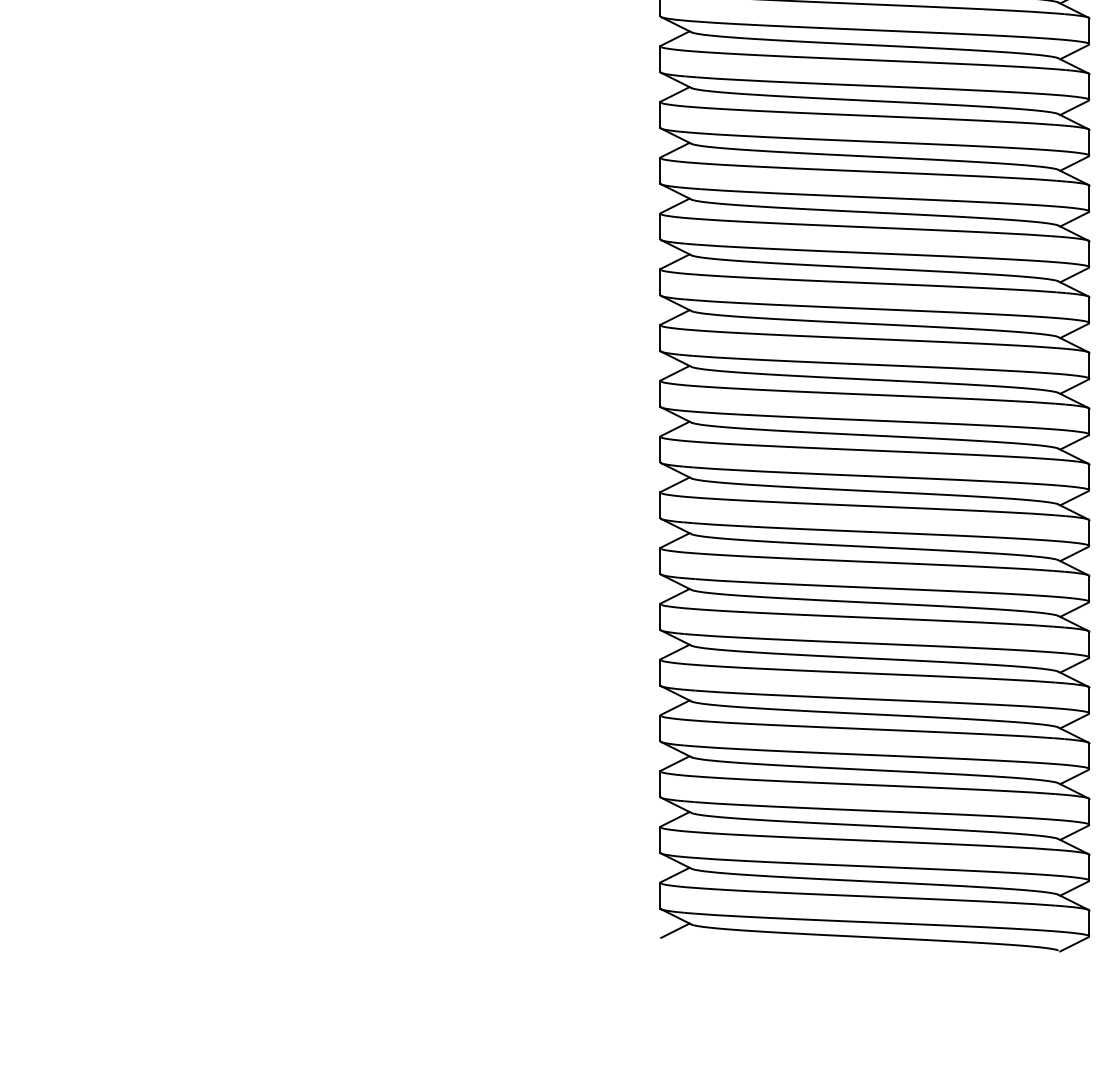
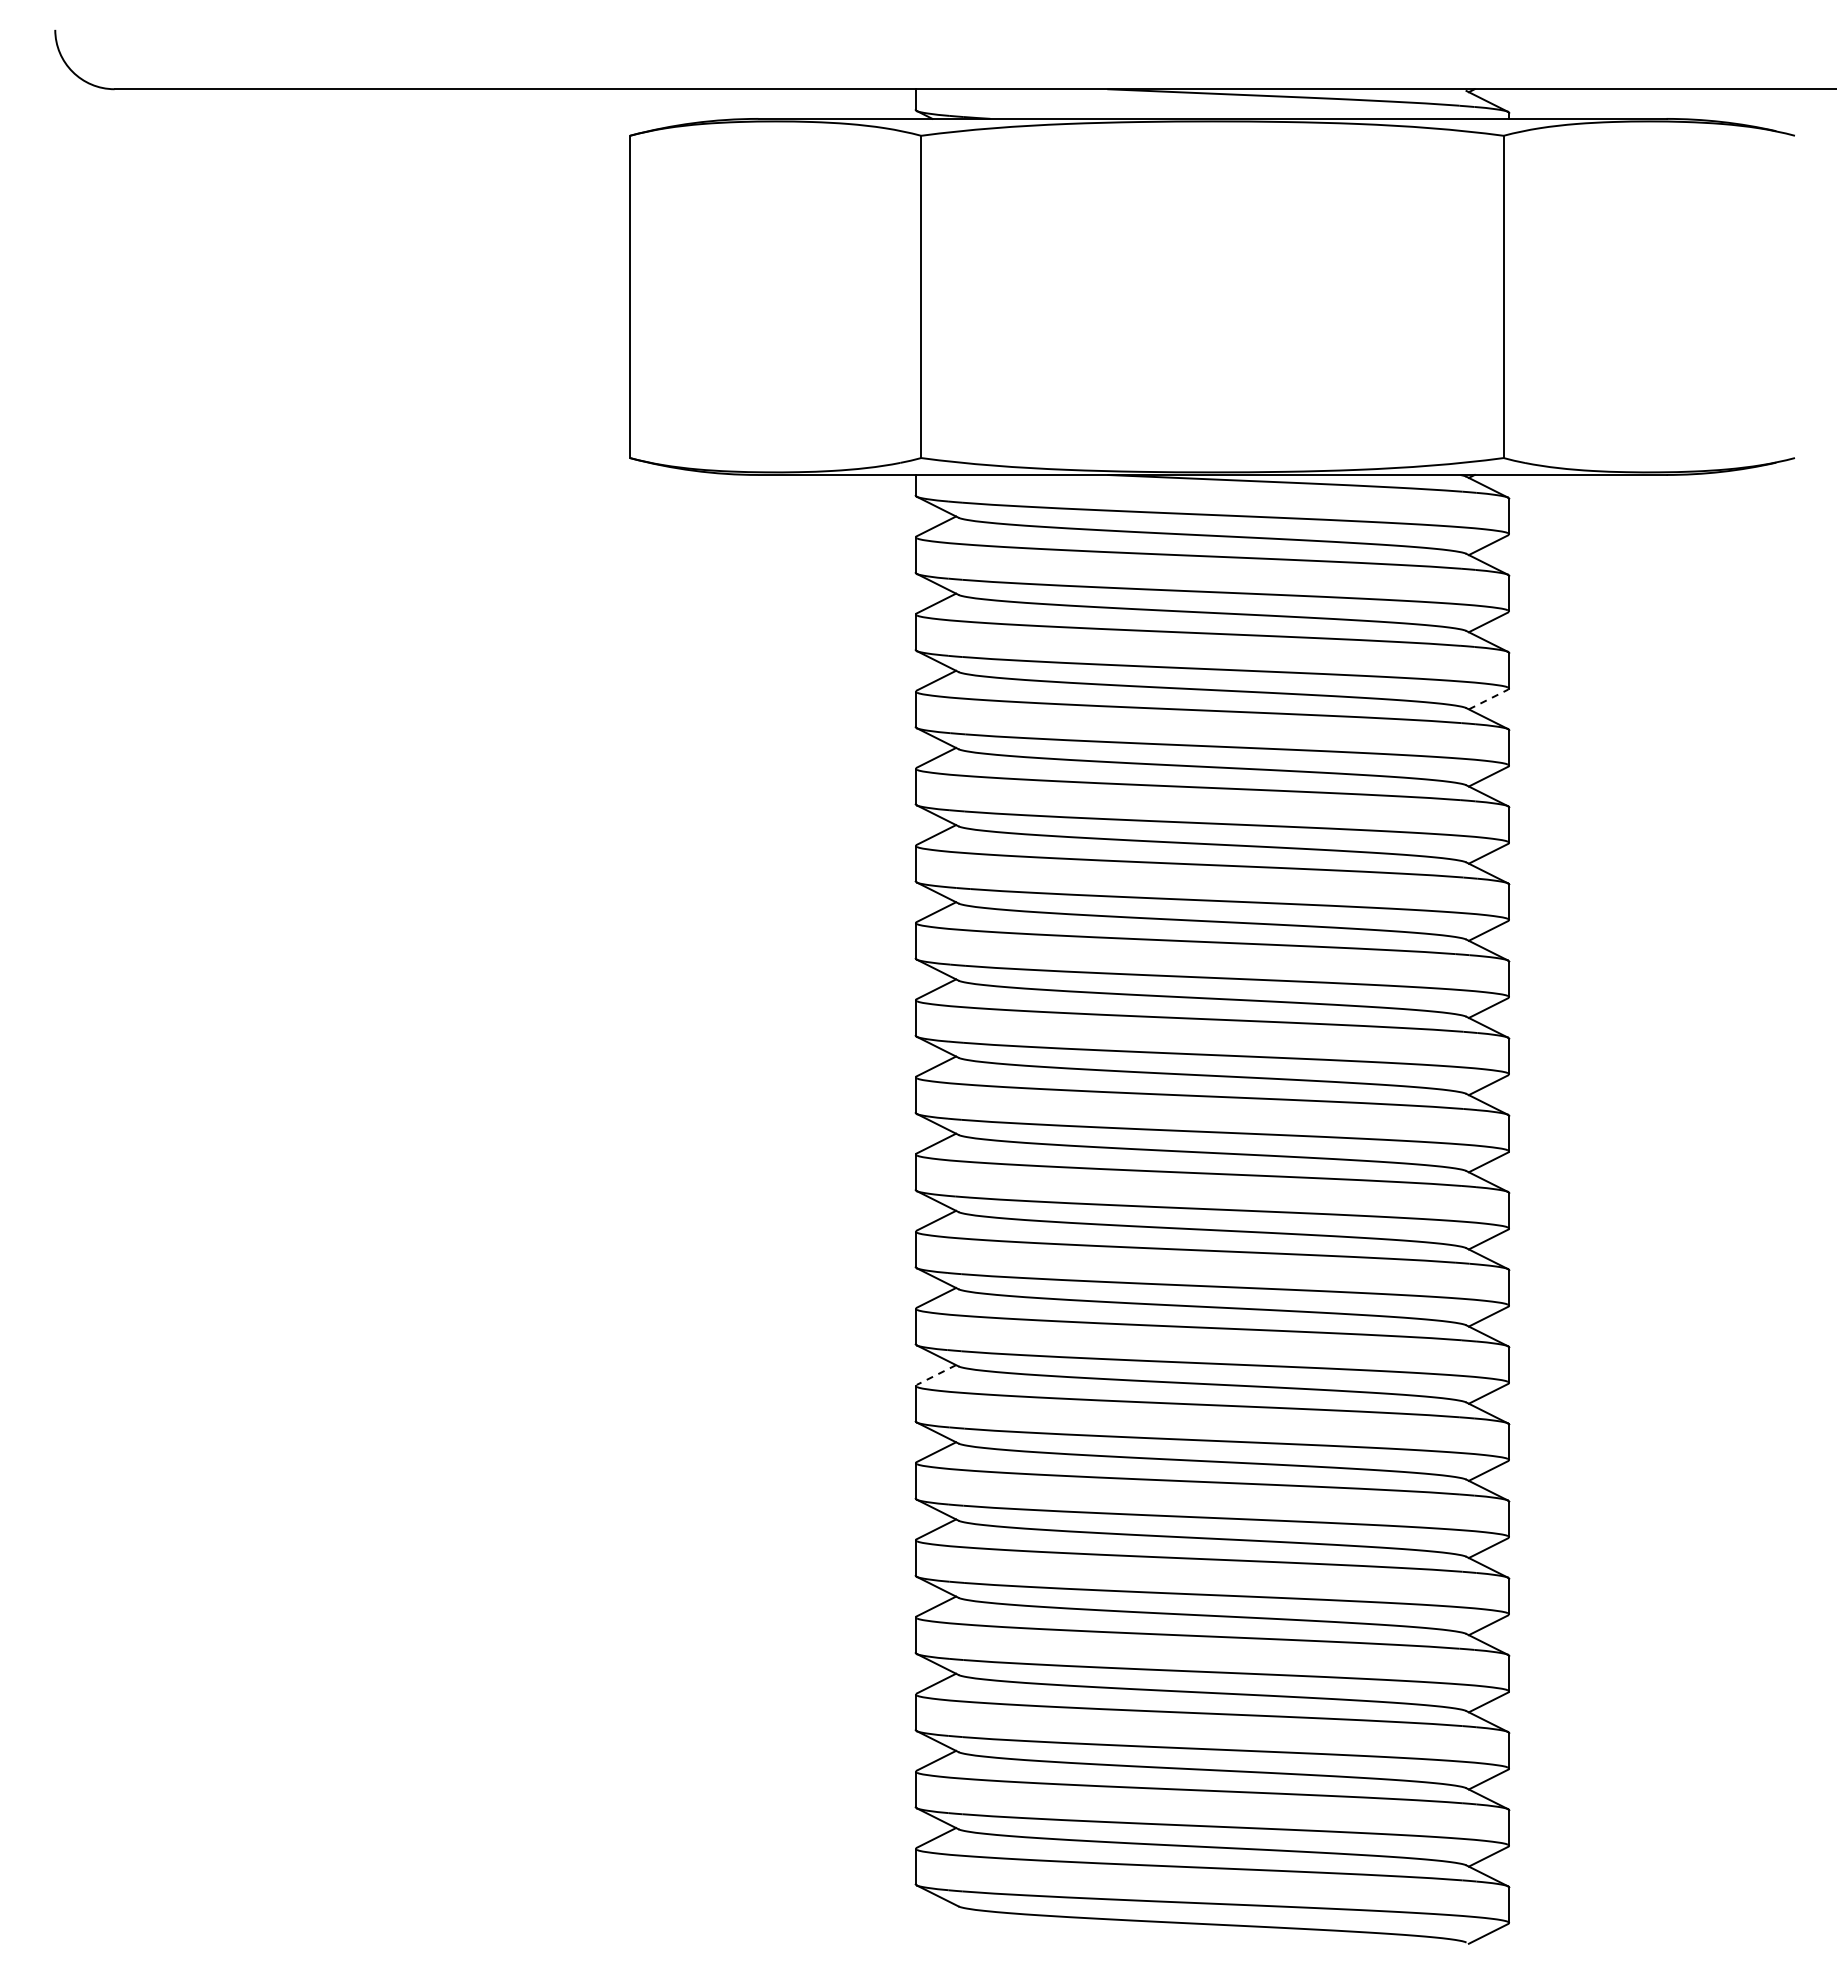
line: (1074, 52) -> (1488, 699), solid -> dashed
line: (675, 540) -> (936, 1375), solid -> dashed
line: (675, 930) -> (936, 1914), removed

